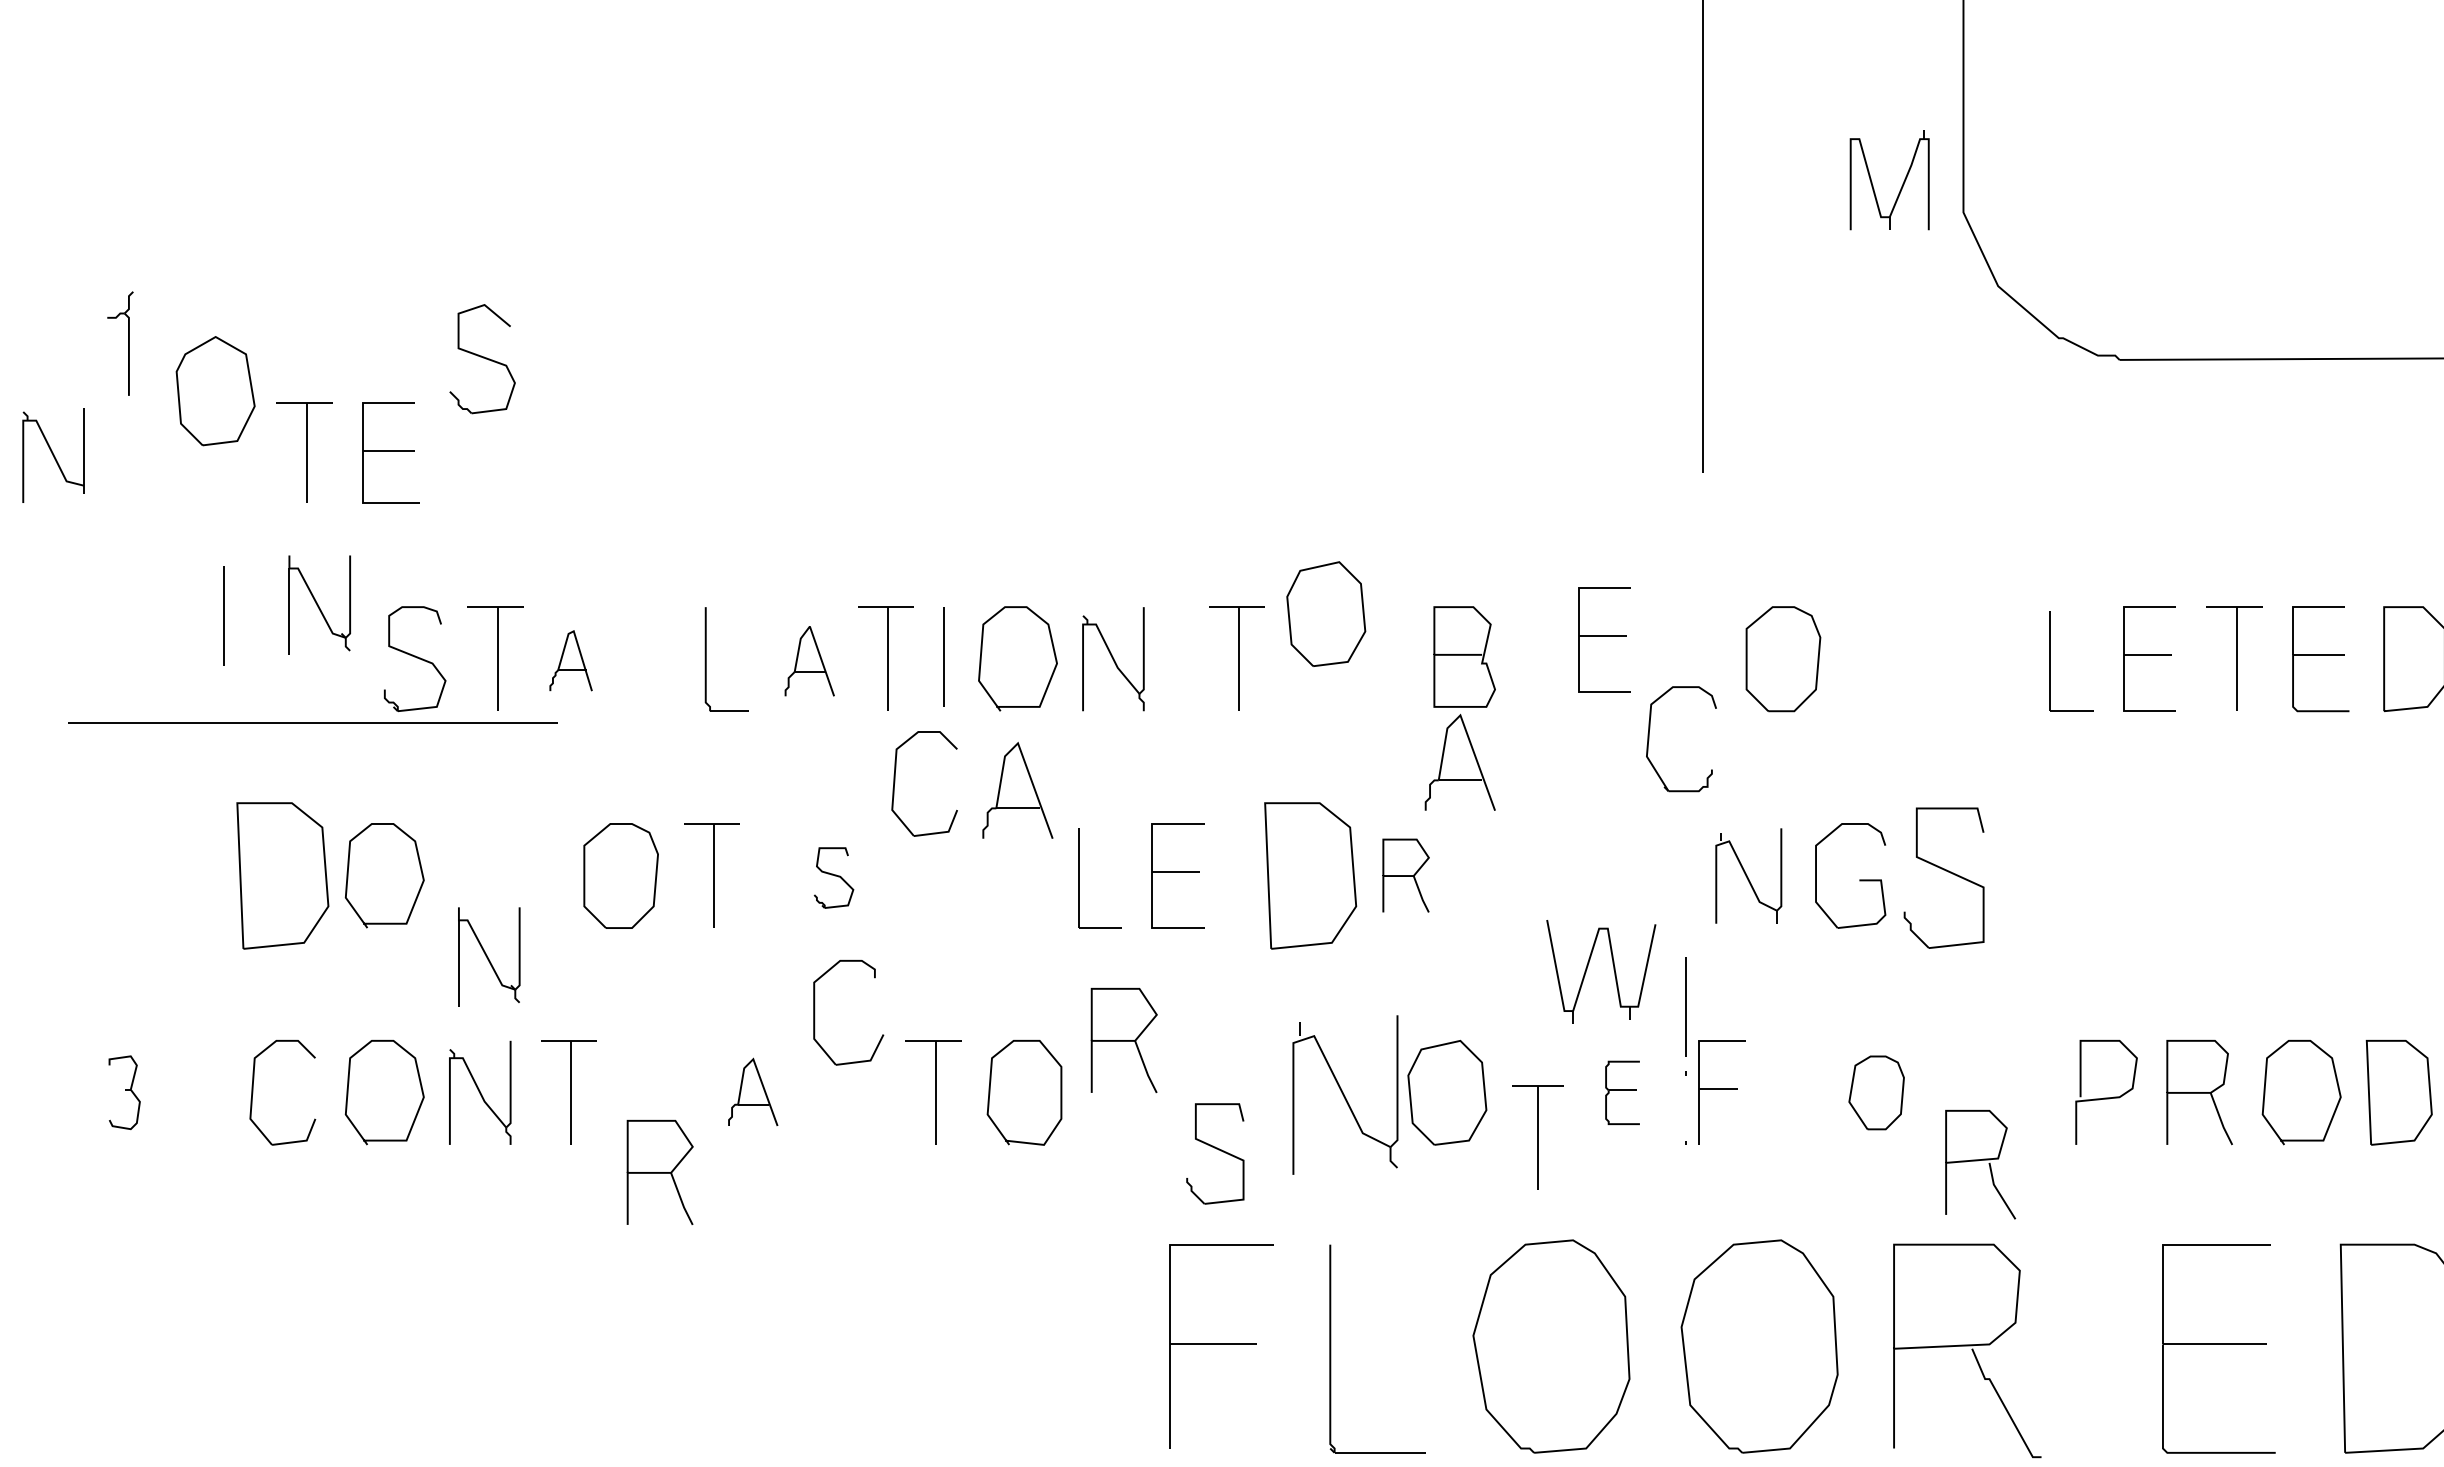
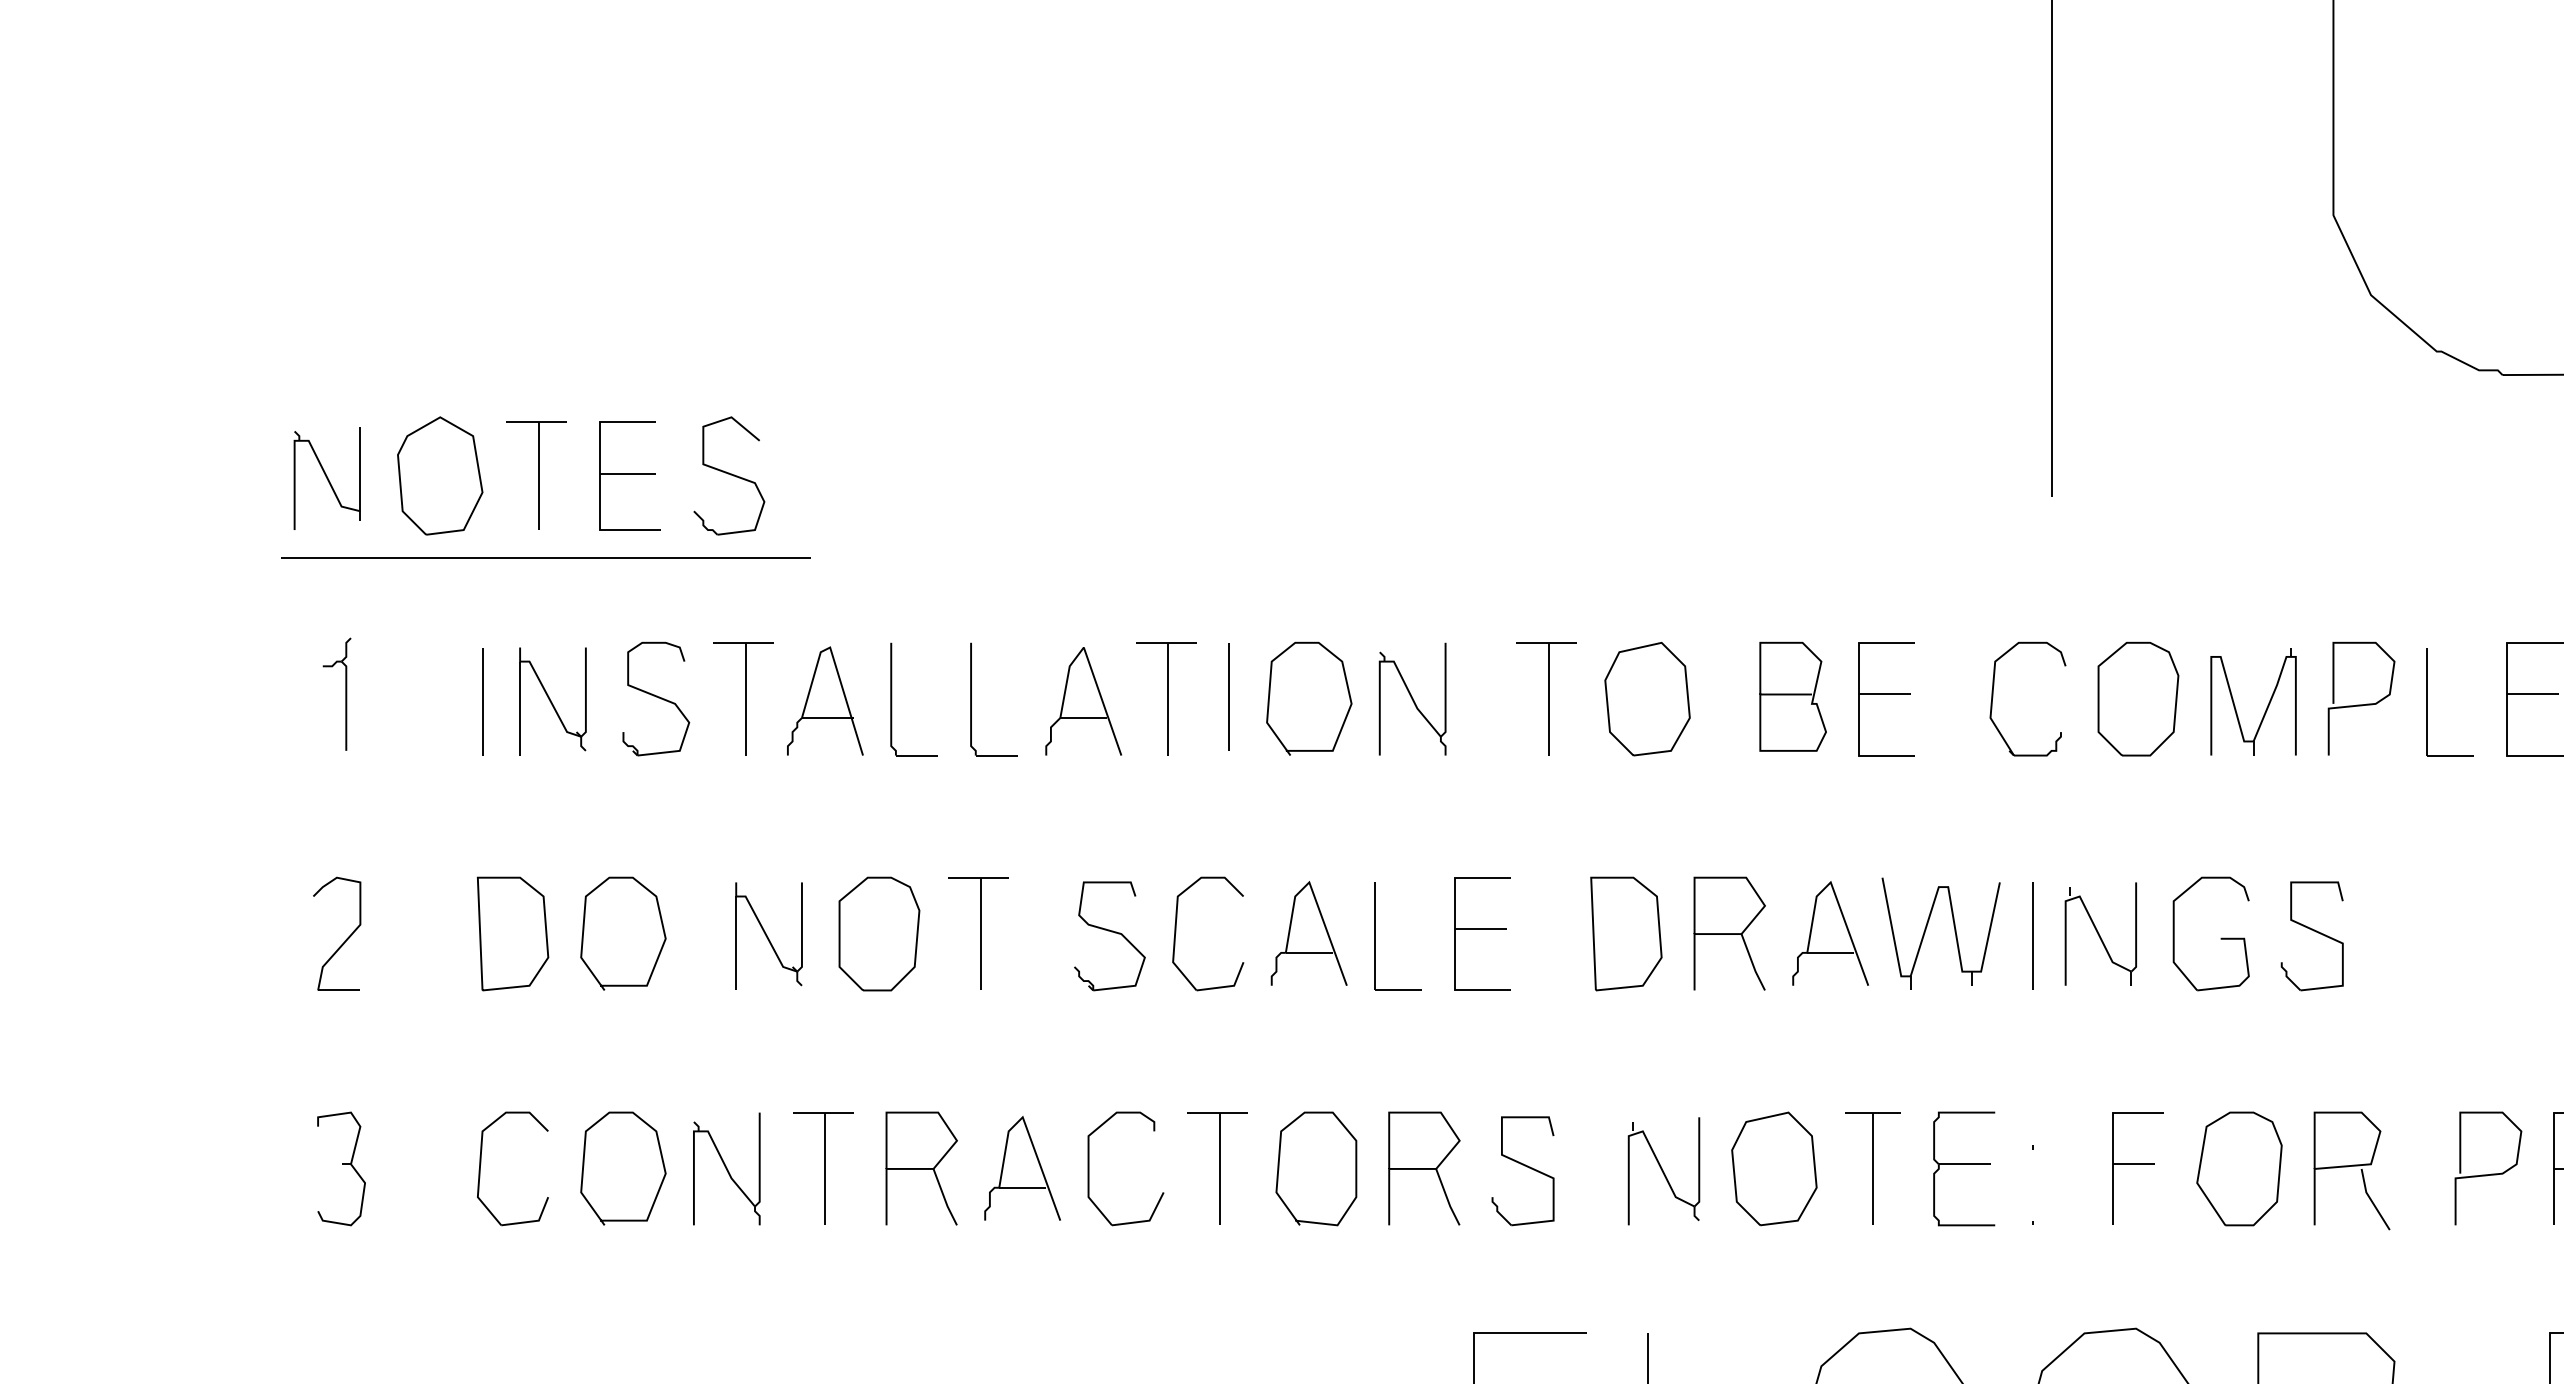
part: (1902, 183) -> (2267, 704), moved
part: (128, 343) -> (345, 694), moved
part: (482, 359) -> (729, 476), moved
part: (215, 391) -> (440, 476), moved
part: (53, 455) -> (327, 478), moved
part: (319, 604) -> (552, 700), moved
part: (1326, 613) -> (1647, 698), moved
line: (223, 615) -> (482, 700), moved
part: (1604, 639) -> (1886, 698), moved
part: (632, 659) -> (891, 699), added
part: (570, 660) -> (824, 700), size x1.67
part: (809, 661) -> (1083, 701), size x1.43
curve: (1989, 663) -> (2361, 703), added
line: (312, 722) -> (545, 557), moved
part: (1649, 739) -> (1993, 699), moved
part: (1459, 762) -> (1829, 933), moved
part: (895, 783) -> (1176, 933), moved
part: (1017, 790) -> (1308, 933), moved
part: (282, 875) -> (512, 933), size x0.71
part: (1310, 875) -> (1626, 933), size x0.71
part: (1405, 875) -> (1729, 933), size x1.43
part: (833, 877) -> (1109, 935), size x1.67
part: (1943, 877) -> (2311, 935), size x0.71
part: (129, 879) -> (346, 937), added
part: (489, 956) -> (769, 935), moved
part: (1613, 970) -> (1954, 932), moved
line: (1685, 1006) -> (2032, 935), moved
part: (815, 1012) -> (1089, 1168), moved
part: (1123, 1040) -> (1423, 1168), moved
part: (752, 1091) -> (1021, 1167), size x1.43
part: (124, 1092) -> (341, 1168), size x1.43
part: (1622, 1092) -> (1964, 1168), size x1.67
part: (1721, 1092) -> (2137, 1168), moved
part: (1876, 1092) -> (2239, 1168), size x1.43
part: (1345, 1094) -> (1664, 1170), size x0.62
part: (1537, 1137) -> (1872, 1168), moved
part: (1215, 1153) -> (1523, 1170), moved
part: (1980, 1164) -> (2351, 1170), moved
part: (659, 1172) -> (920, 1168), moved

